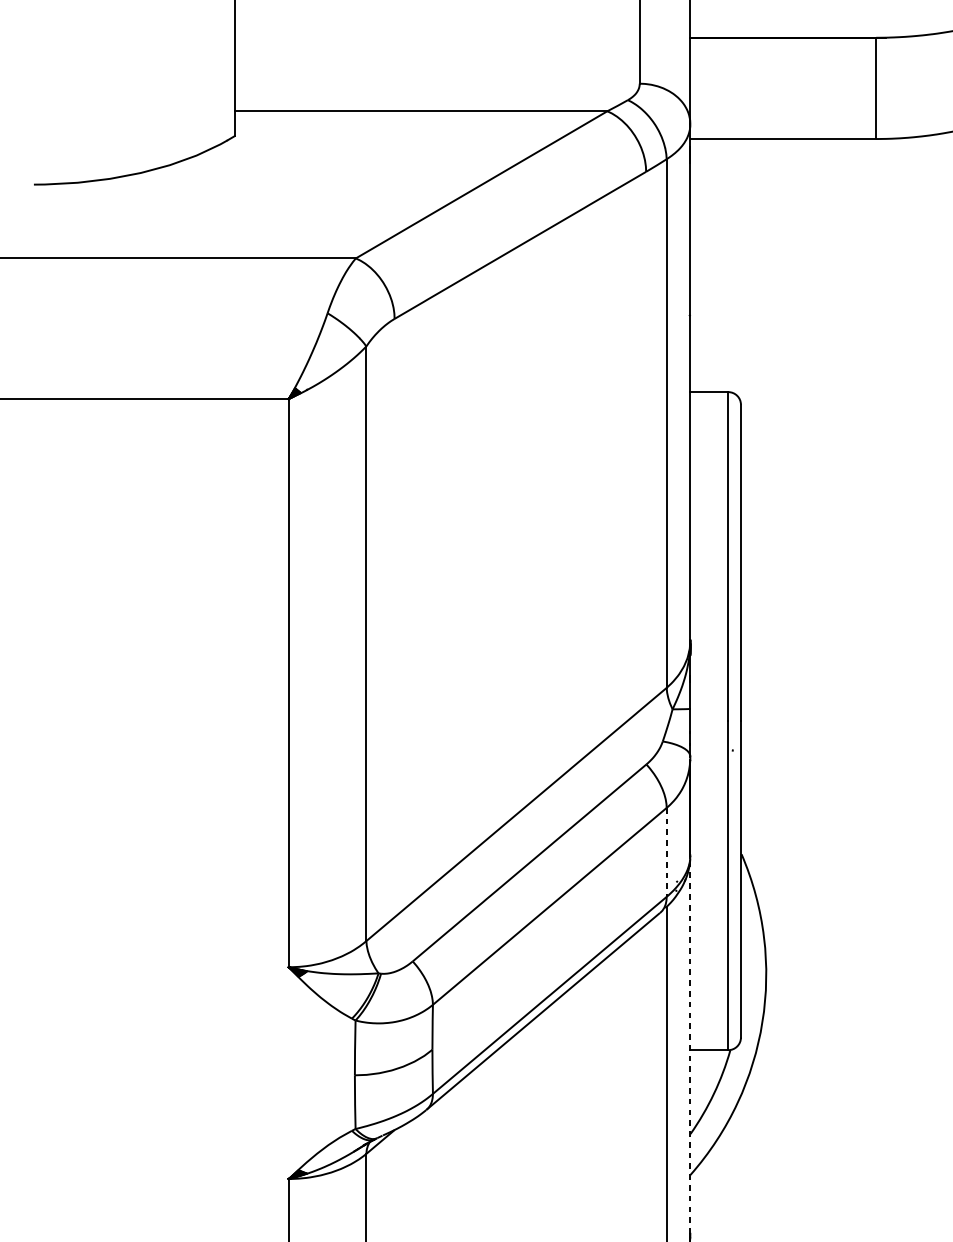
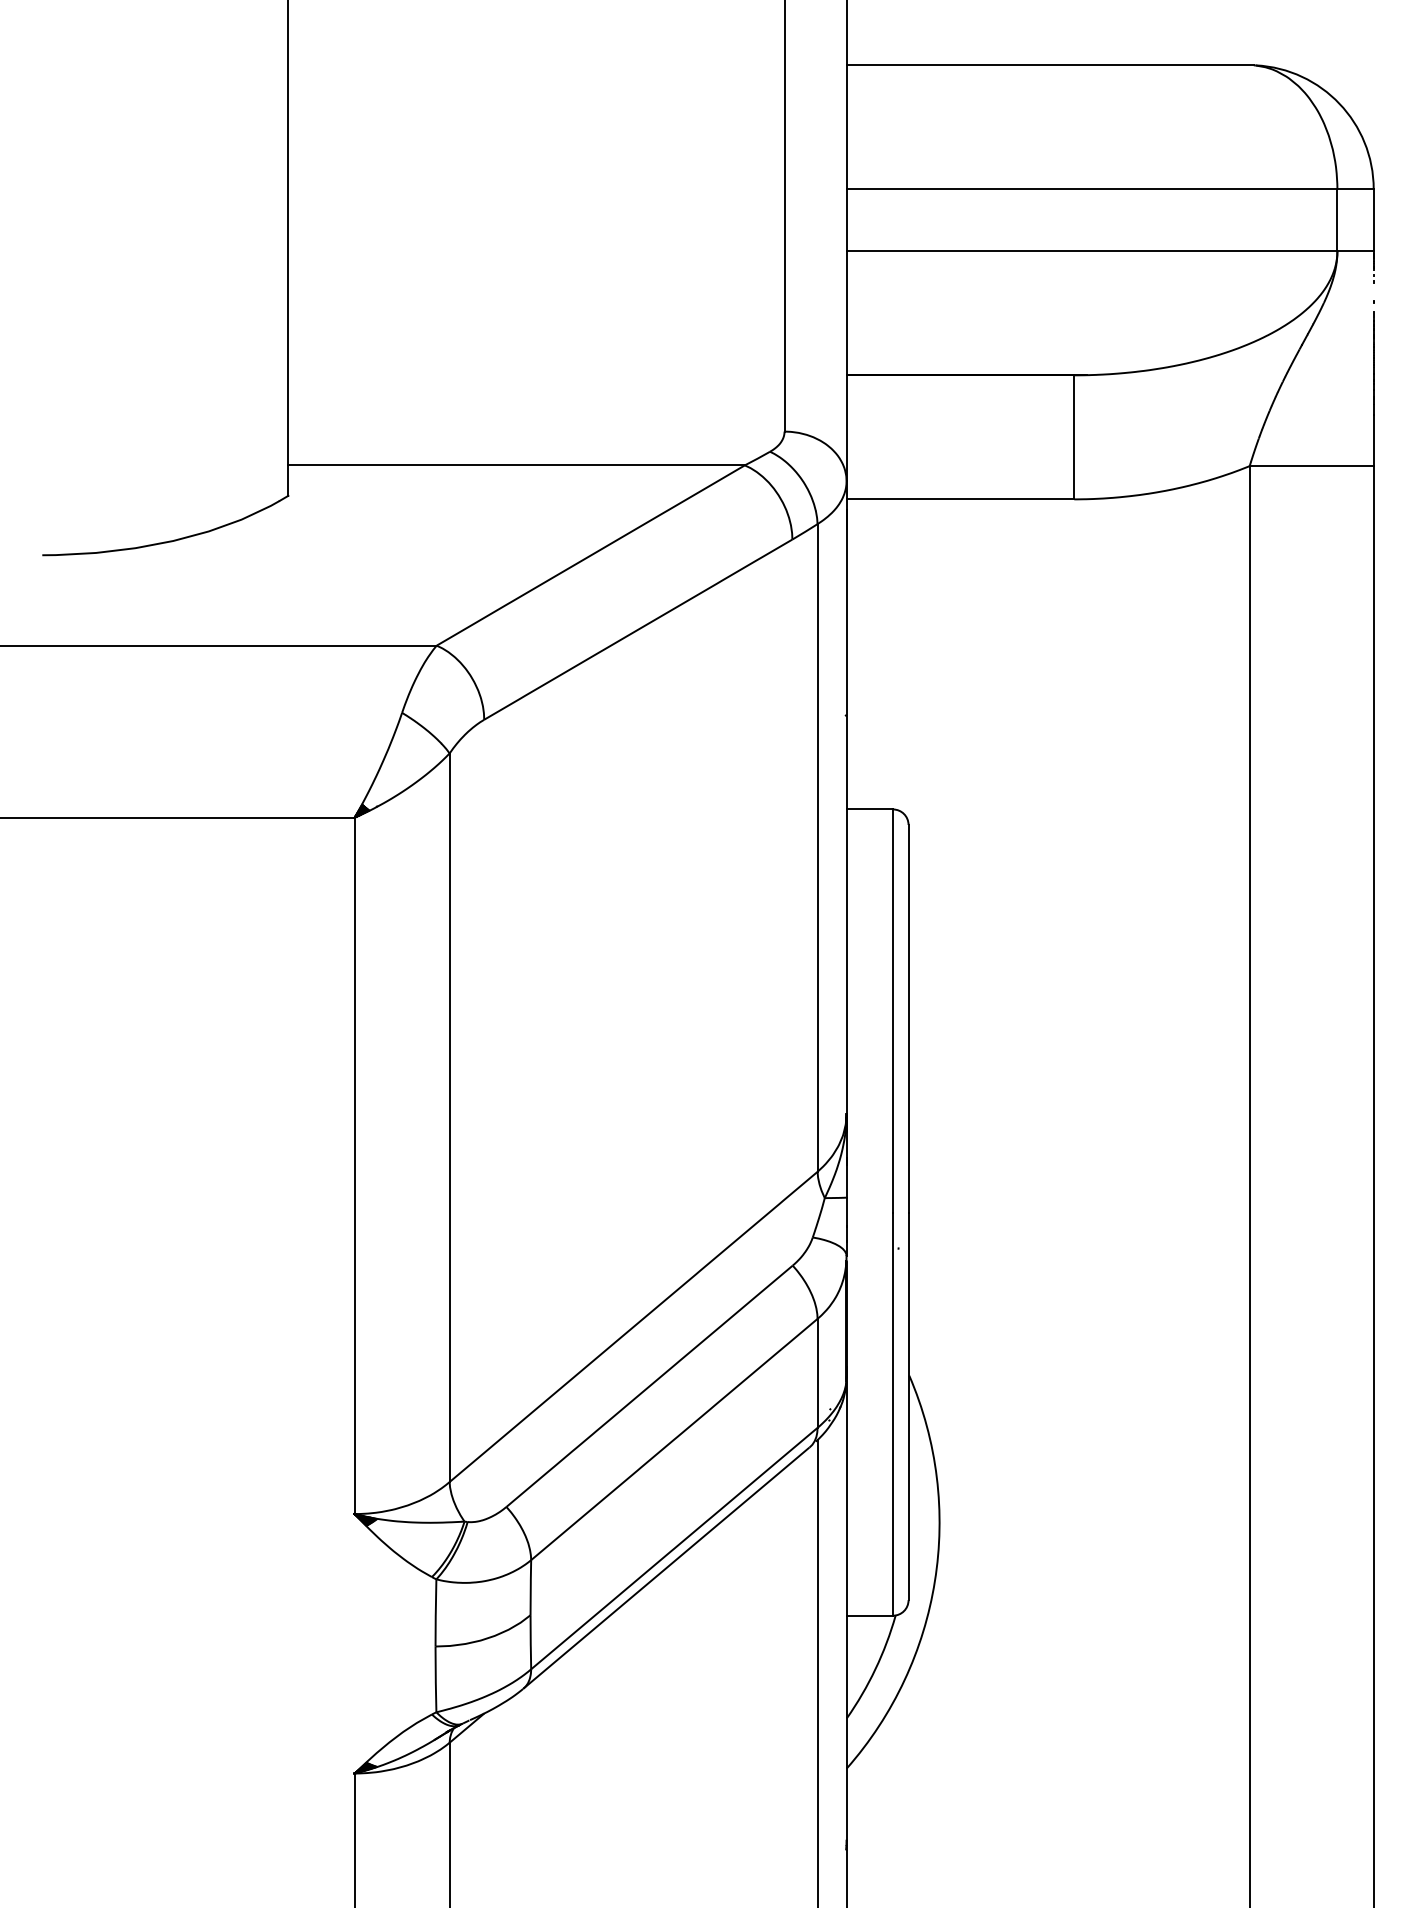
line: (666, 852) -> (817, 1373), dashed -> solid
line: (690, 1044) -> (846, 1608), dashed -> solid

